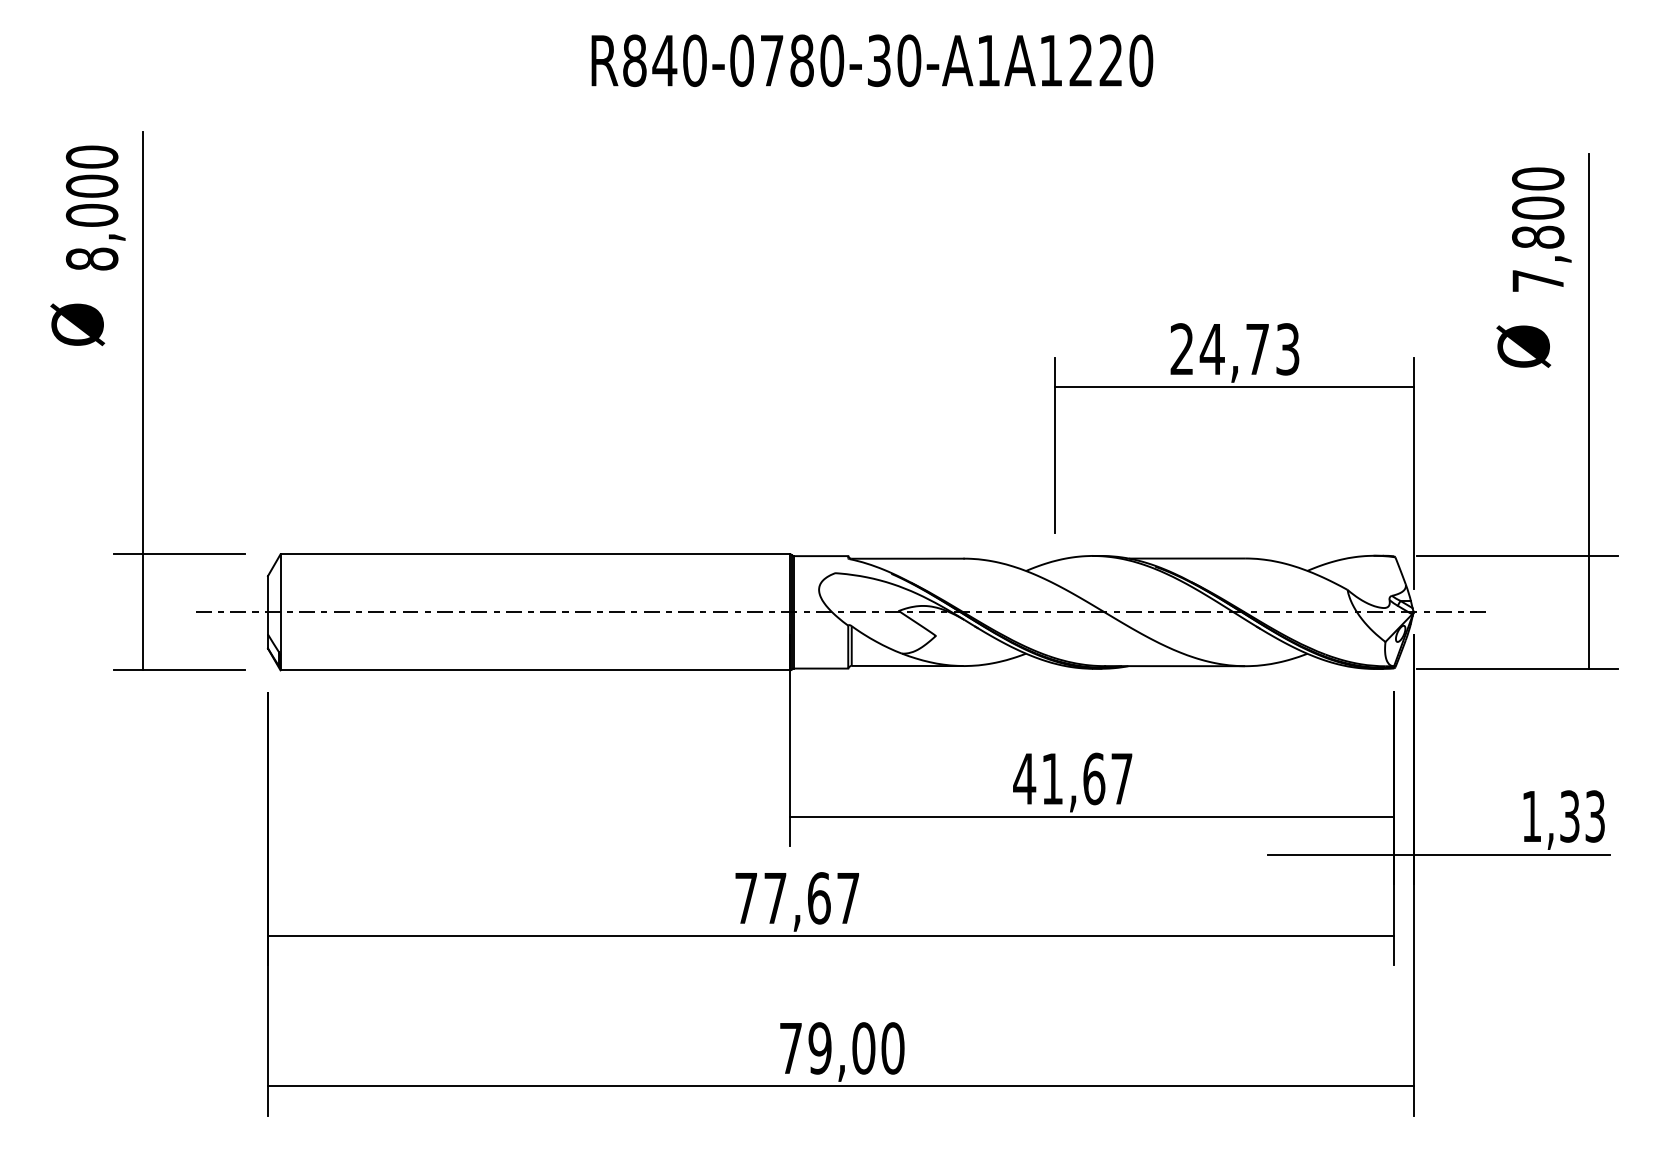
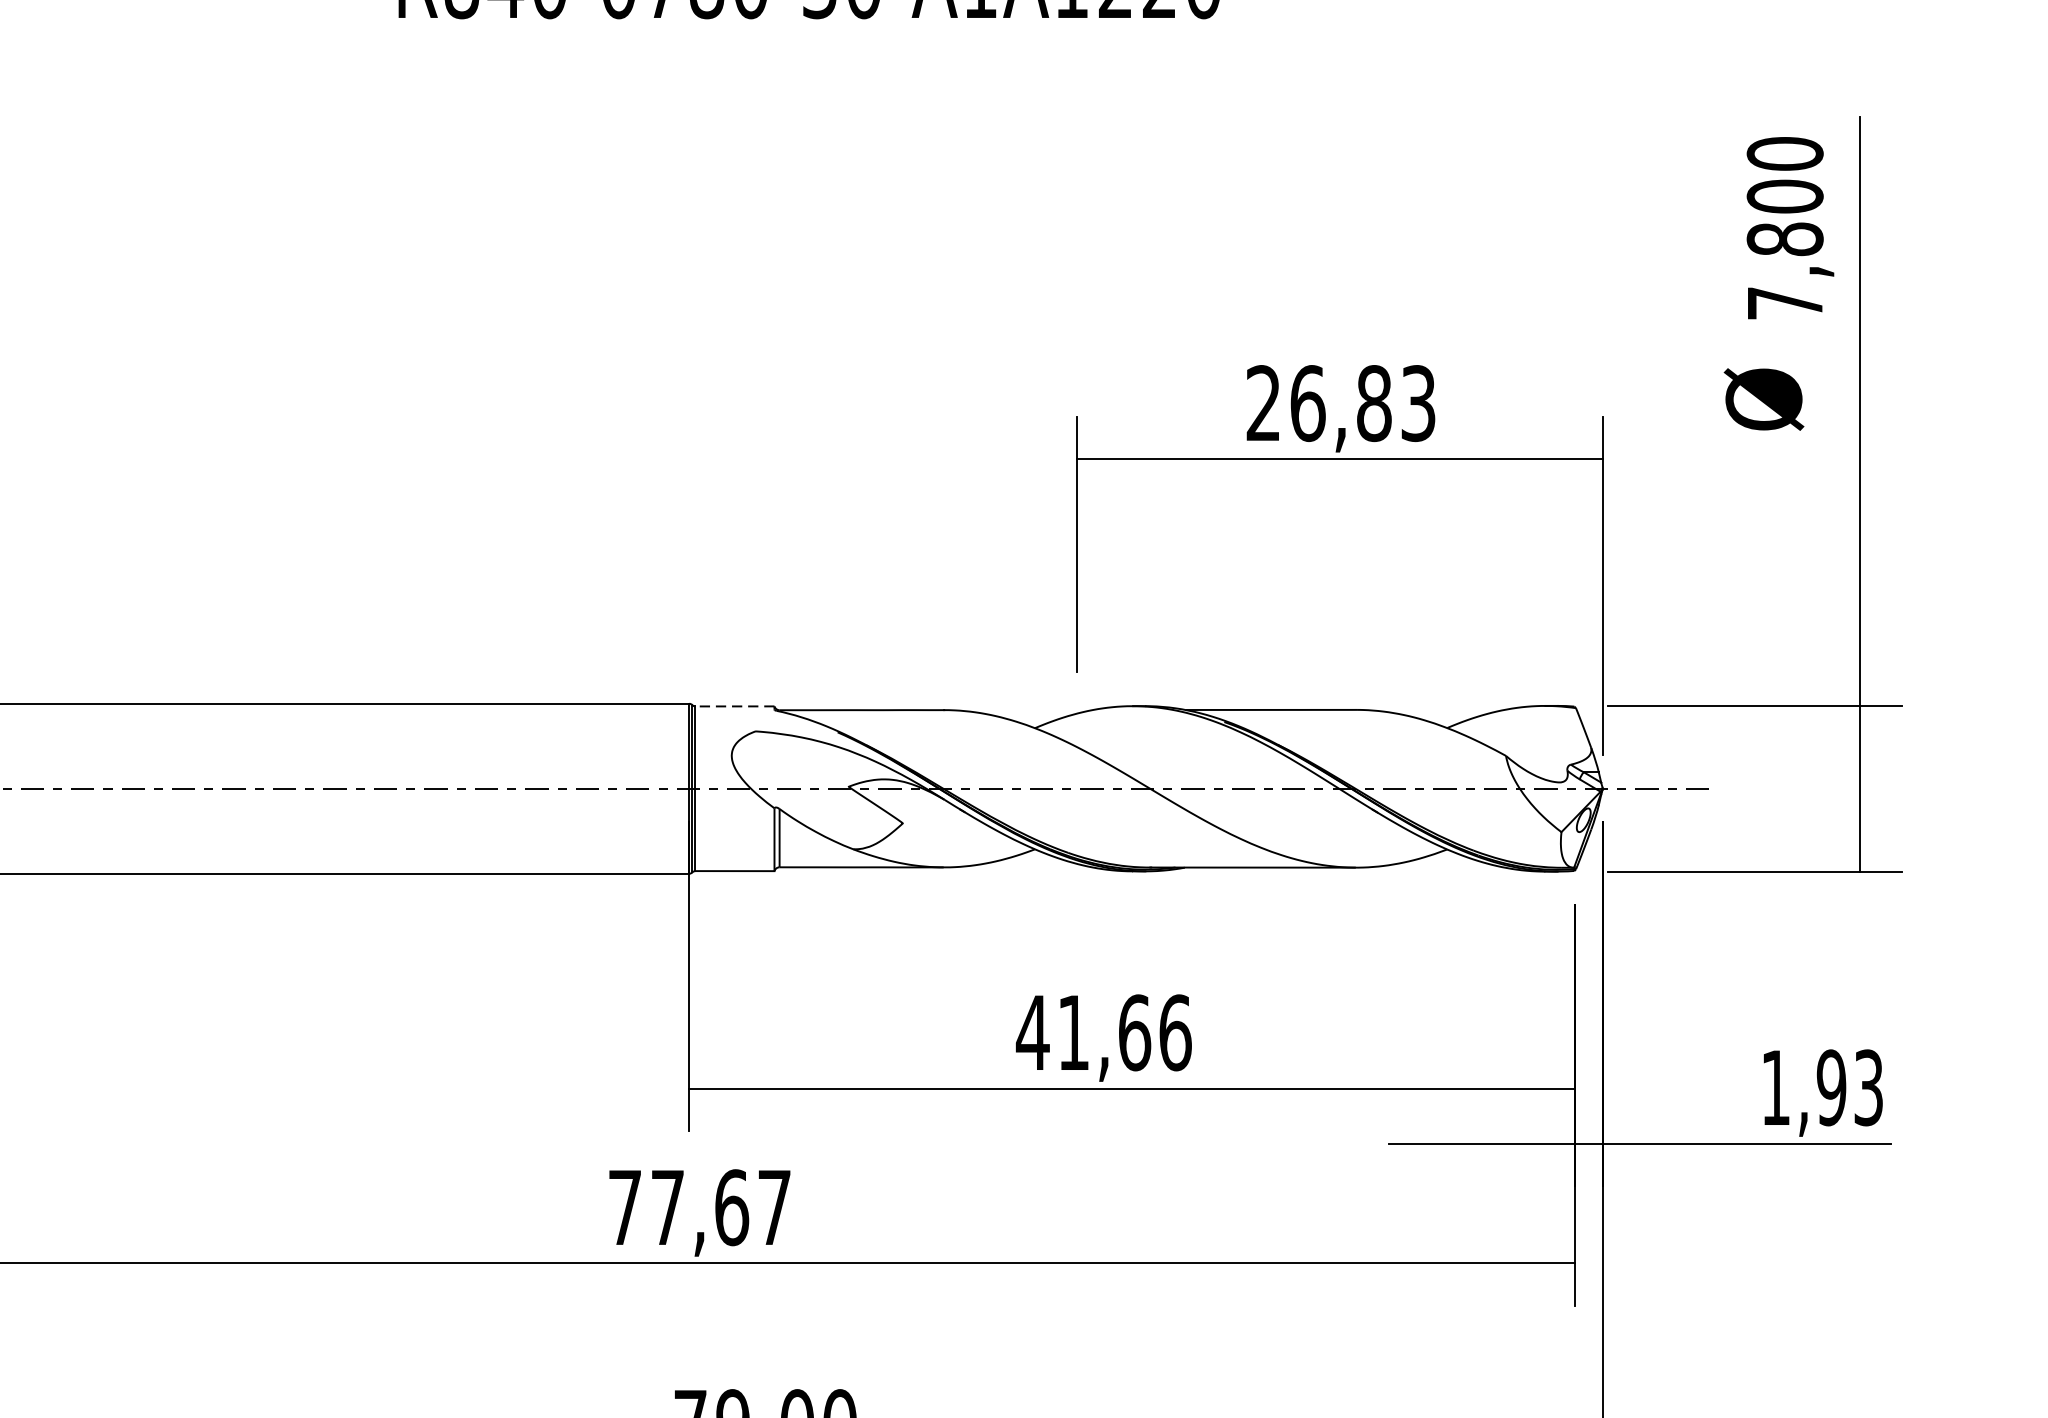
text: (1234, 349) -> (1340, 403), 24,73 -> 26,83
line: (821, 556) -> (735, 706), solid -> dashed
text: (1122, 778) -> (1176, 1032), 41,67 -> 41,66
text: (1569, 816) -> (1831, 1087), 1,33 -> 1,93

